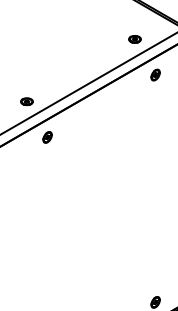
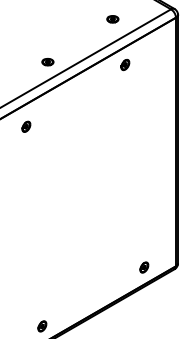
part: (134, 39) -> (112, 19), moved
part: (155, 75) -> (125, 65), moved
part: (26, 102) -> (47, 62), moved
part: (47, 137) -> (26, 126), moved

